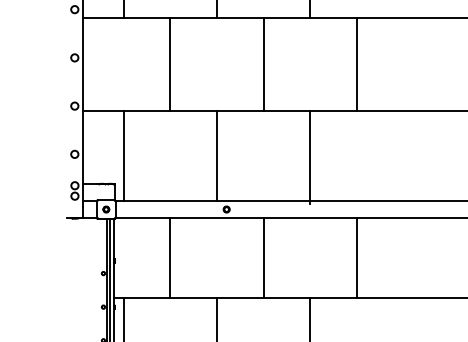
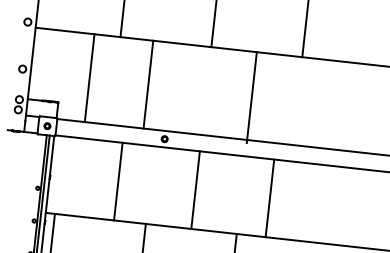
line: (123, 156) -> (89, 78), moved
line: (217, 156) -> (148, 85), moved
line: (170, 257) -> (118, 181), moved
line: (357, 257) -> (270, 198), moved

